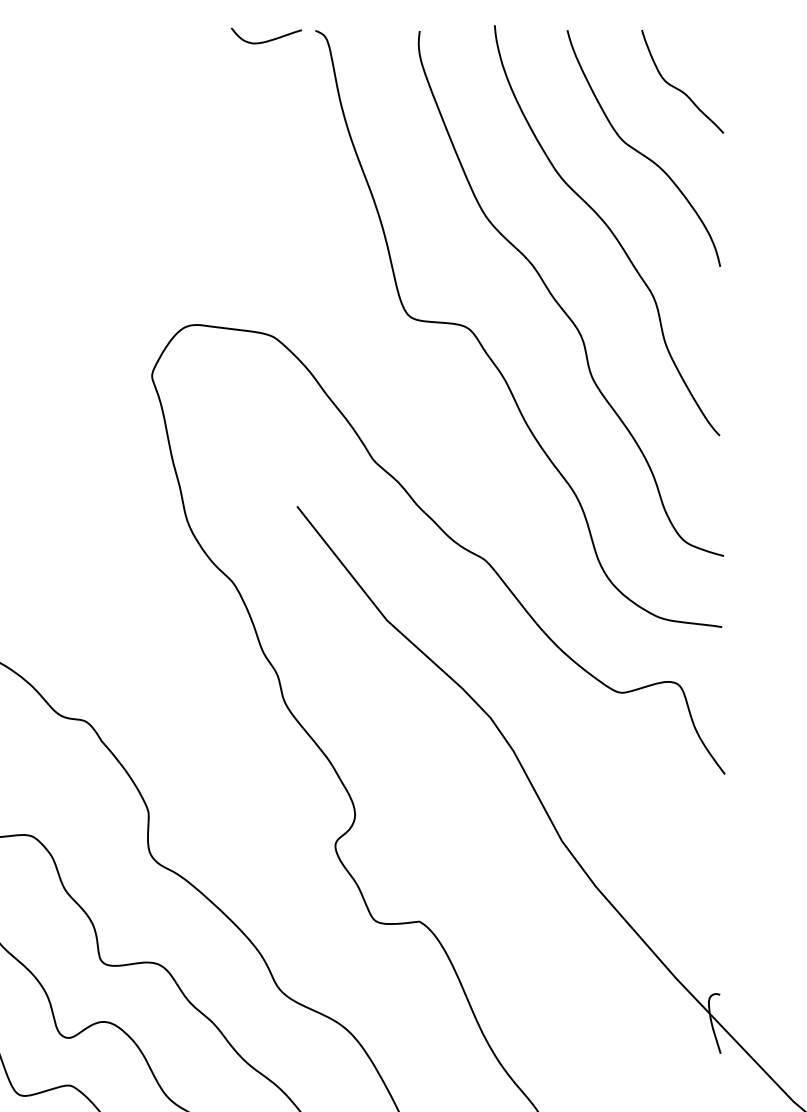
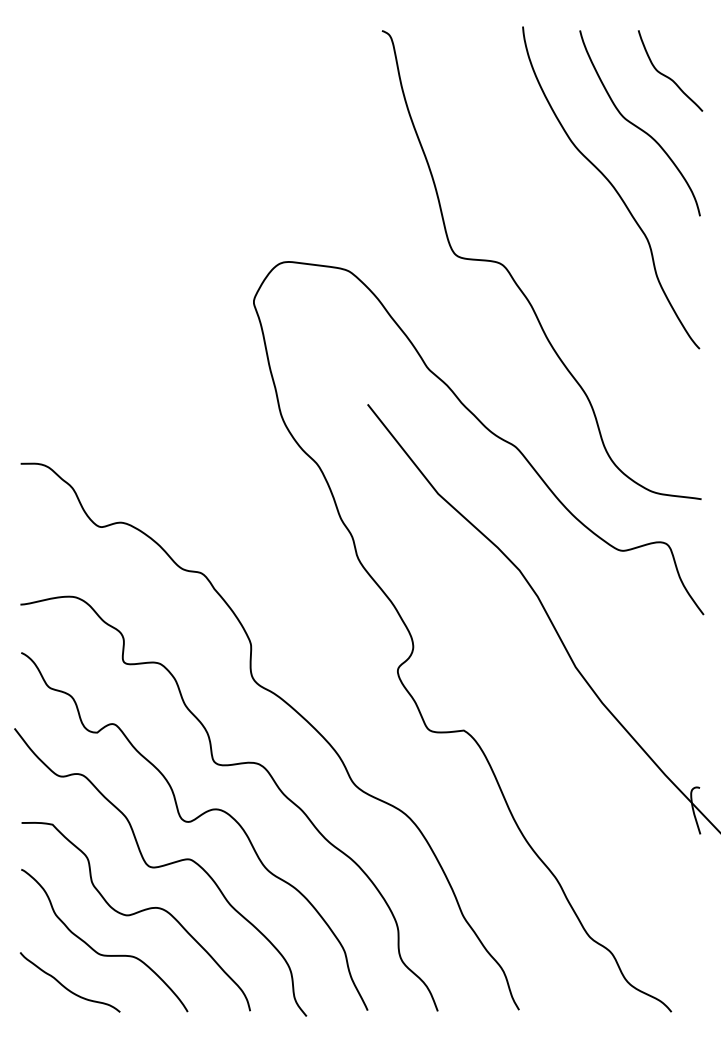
curve: (266, 40) -> (343, 38), removed
curve: (560, 304) -> (574, 245), removed

